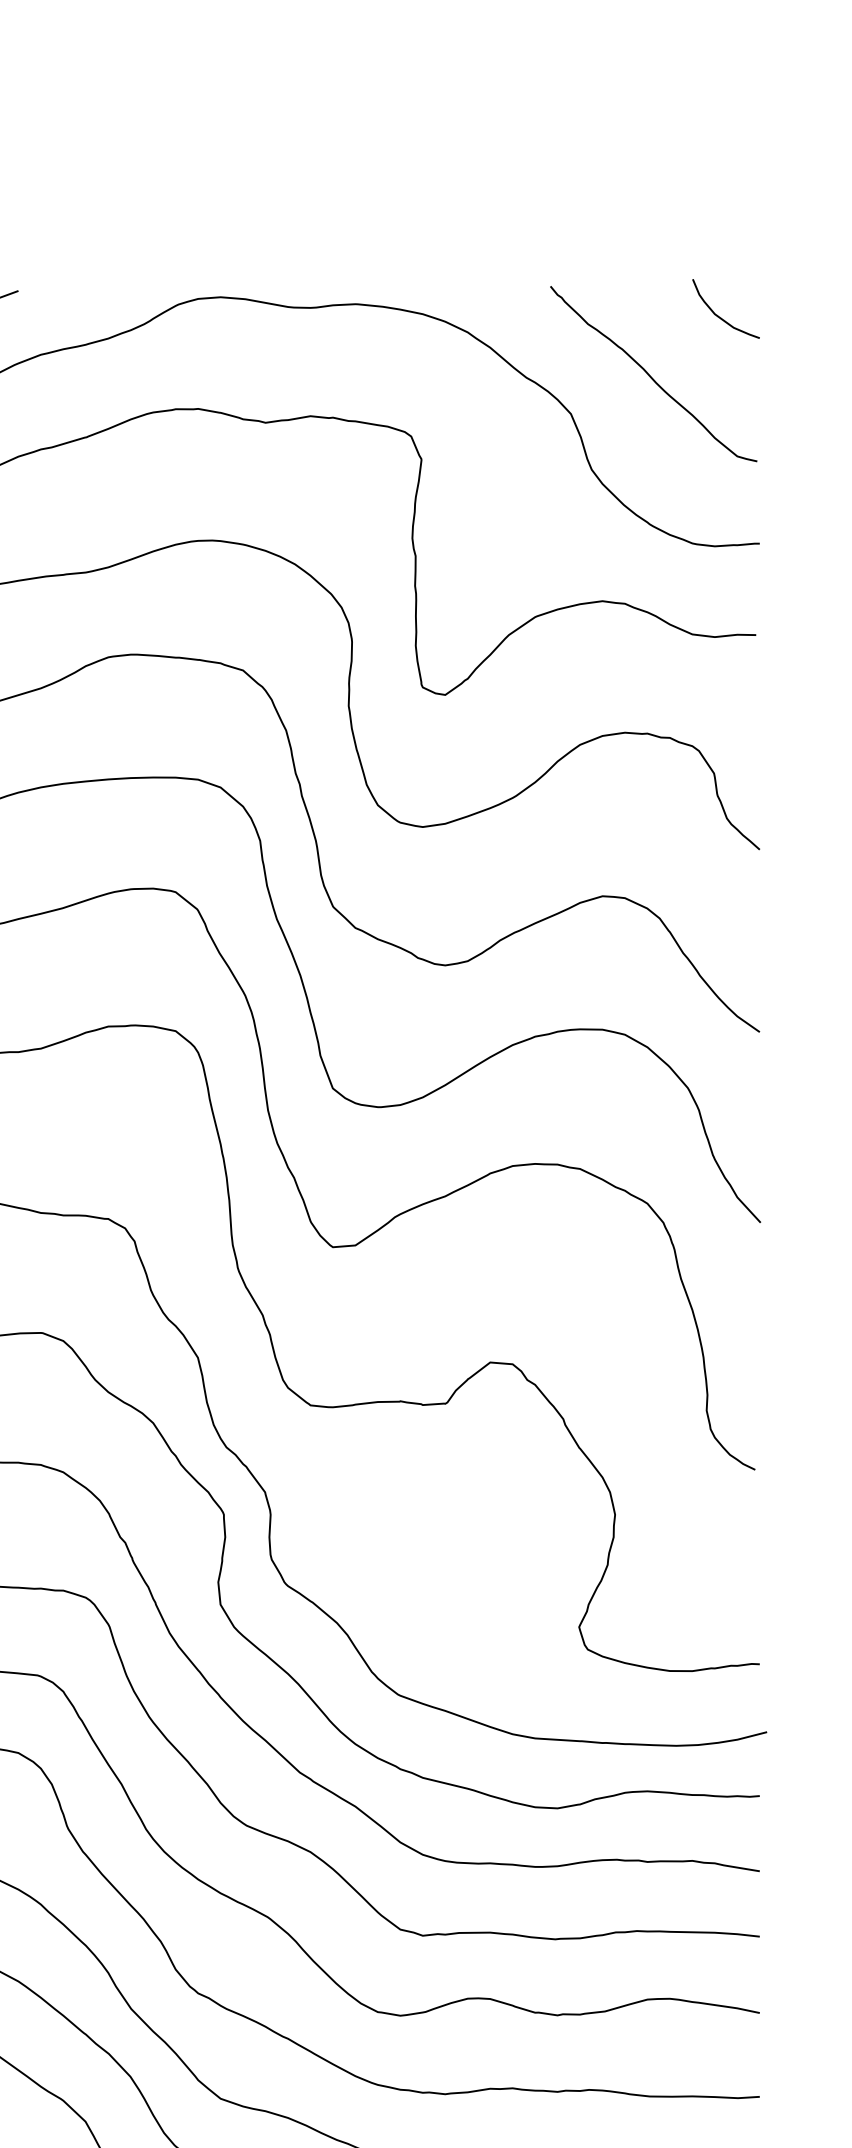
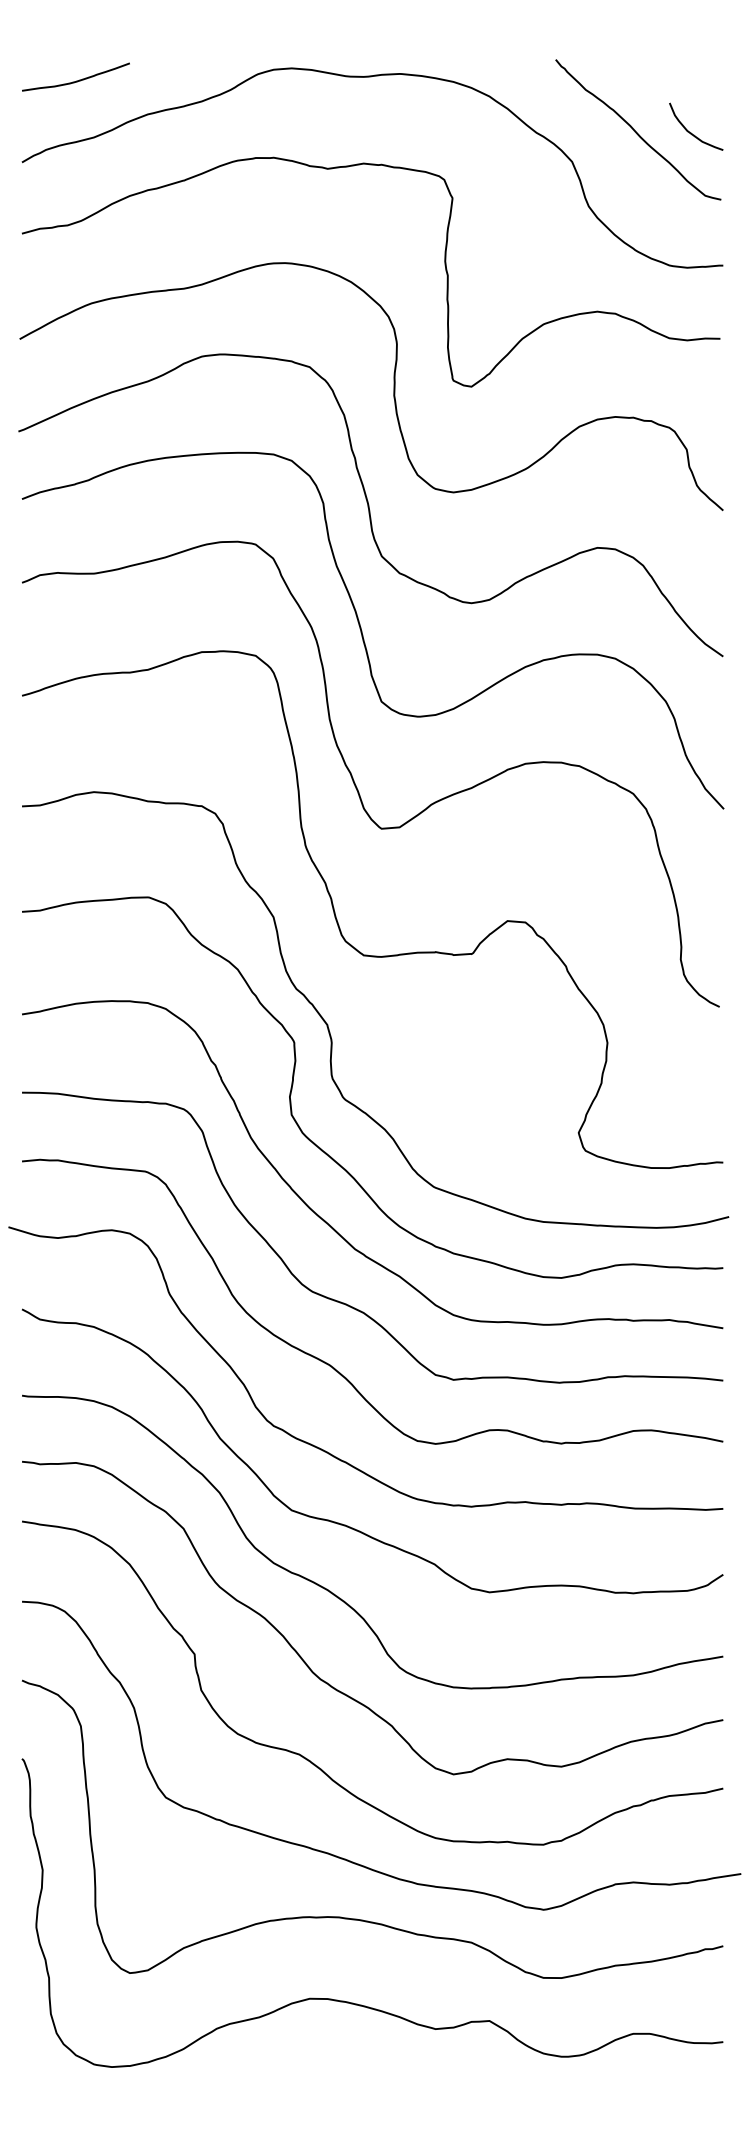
curve: (720, 316) -> (691, 132), moved

